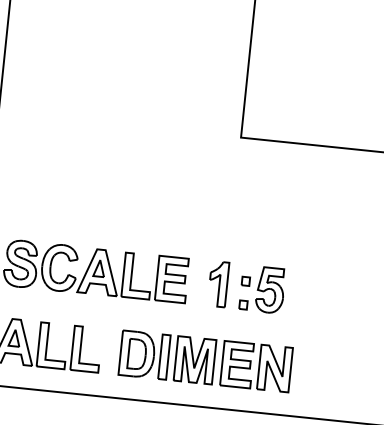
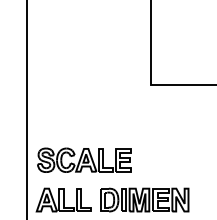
part: (246, 287) -> (161, 160), removed

